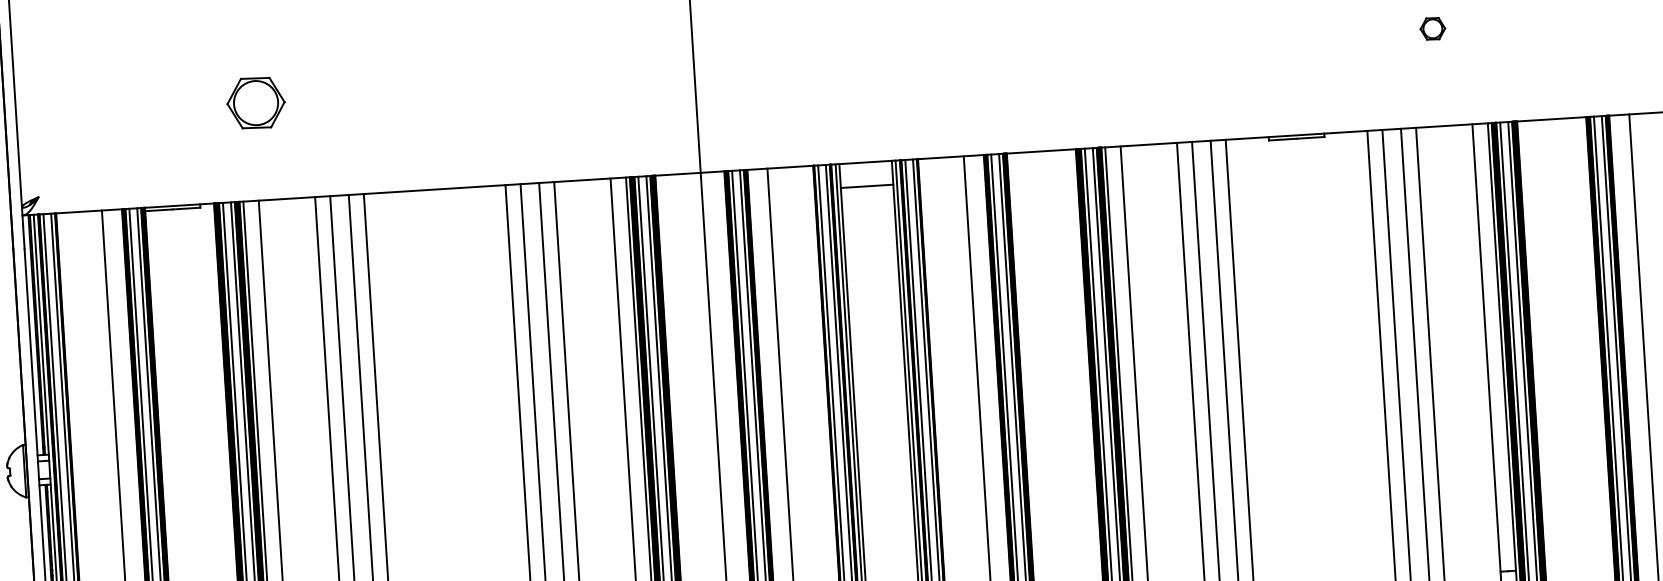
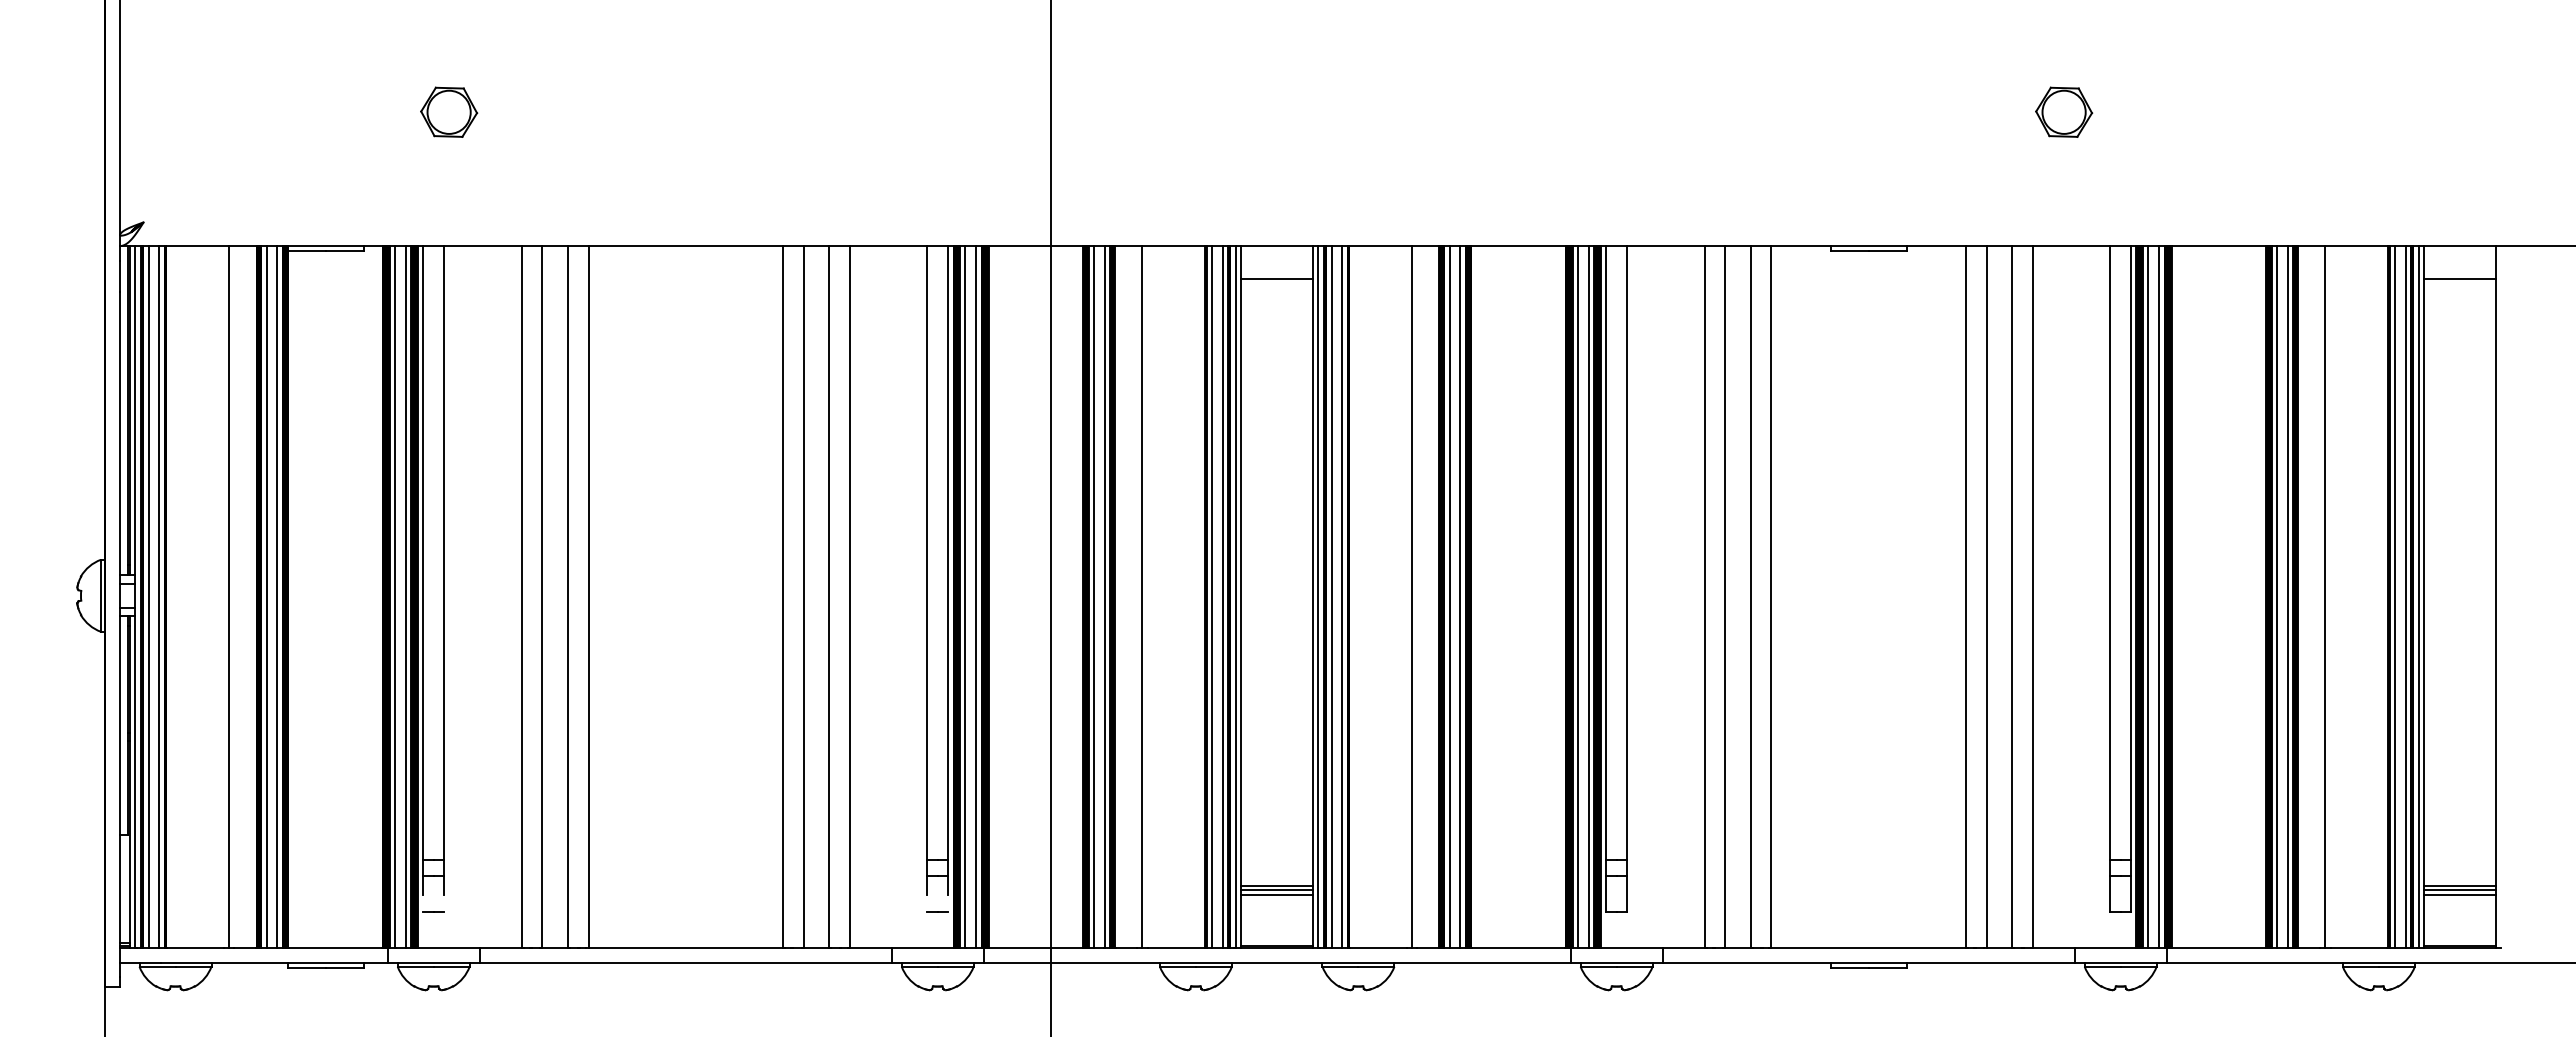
part: (1433, 28) -> (2064, 111), size x1.67
part: (256, 102) -> (449, 111), size x0.71

